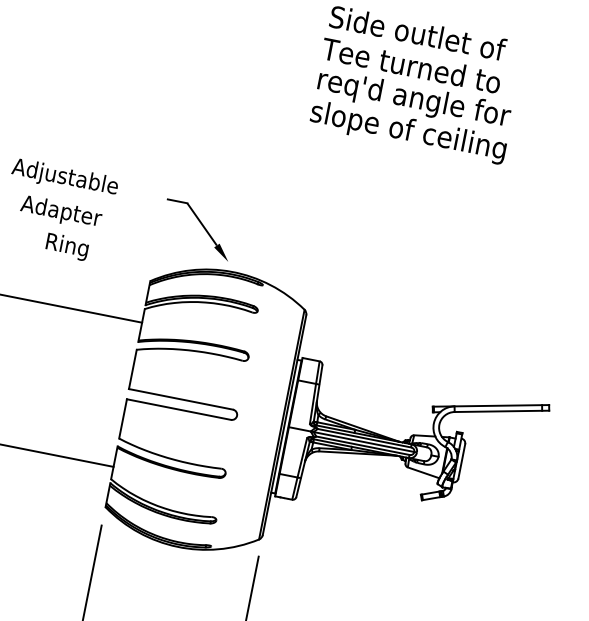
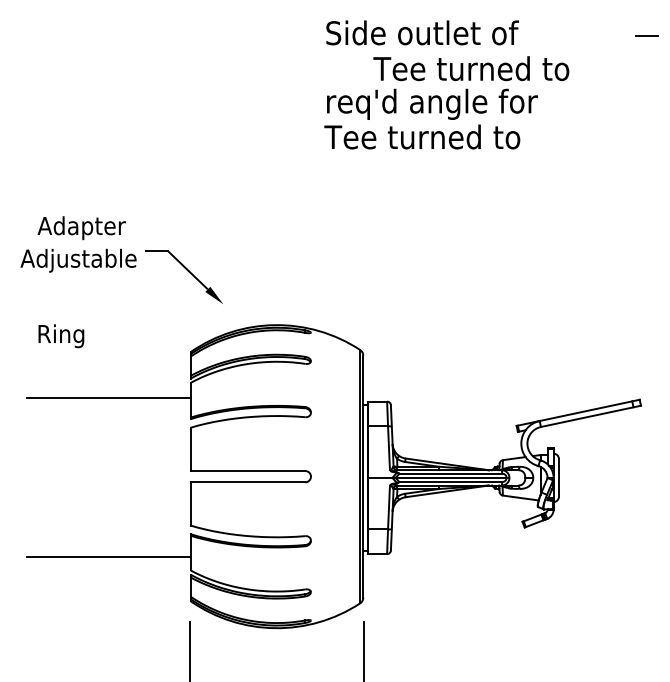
text: (411, 65) -> (471, 68), moved
text: (407, 131) -> (432, 139), slope of ceiling -> Tee turned to
text: (60, 212) -> (81, 228), moved
part: (201, 225) -> (187, 271), moved
text: (67, 247) -> (61, 336), moved

